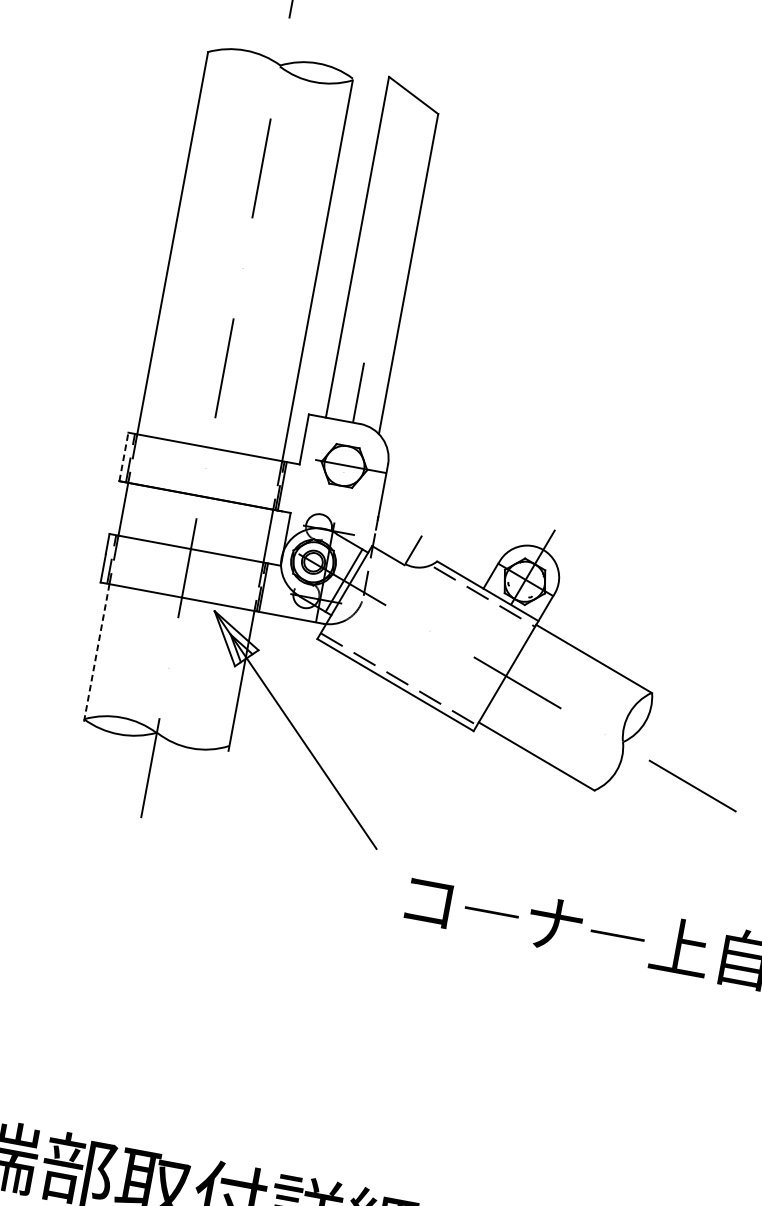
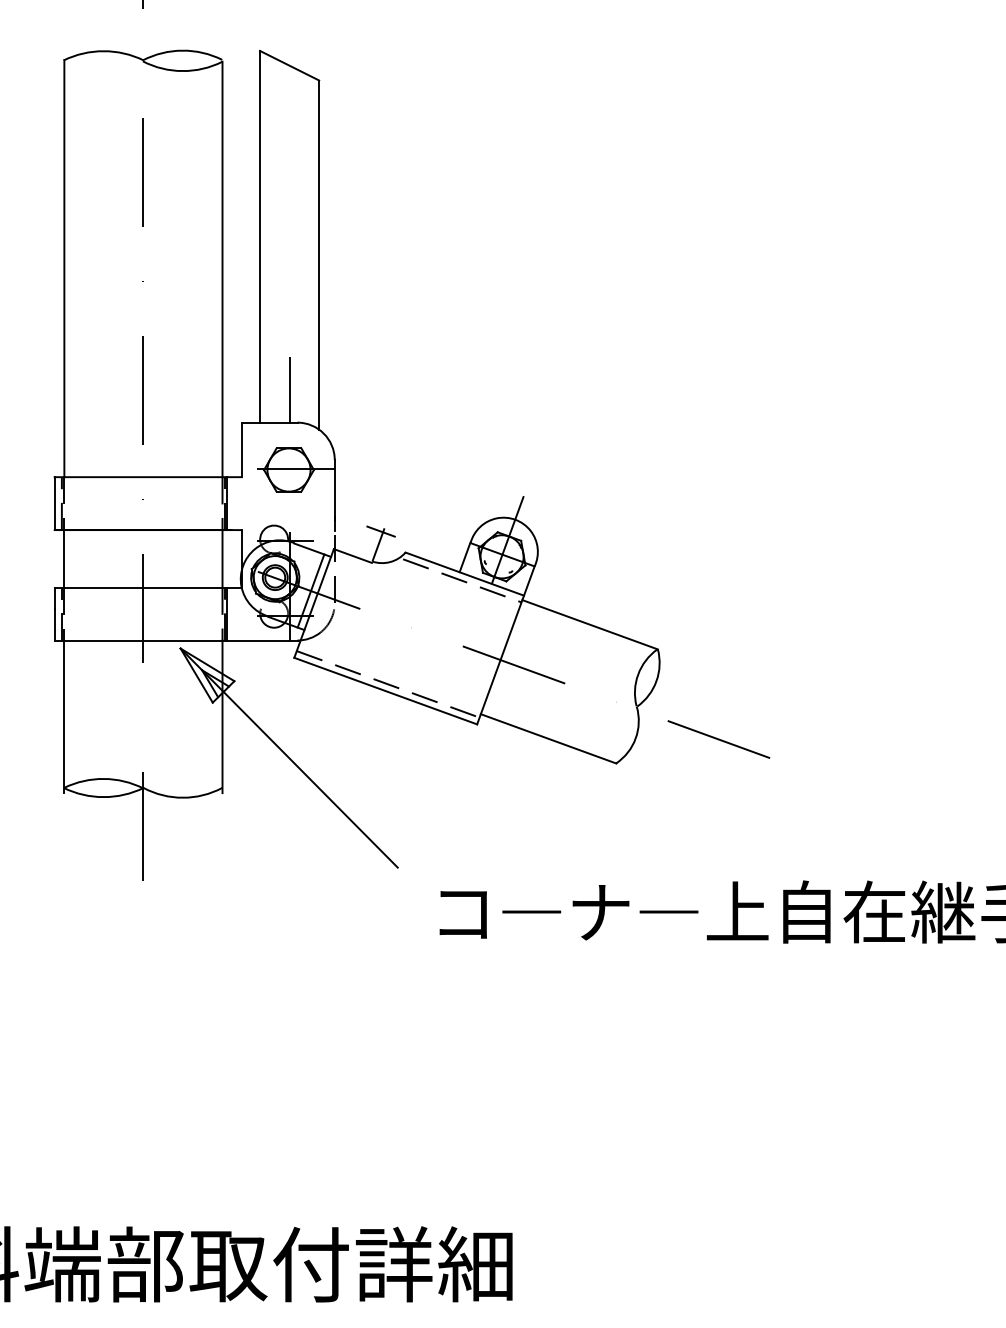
line: (123, 456) -> (54, 503), dashed -> solid
line: (417, 537) -> (380, 531), added
line: (96, 654) -> (64, 717), dashed -> solid

